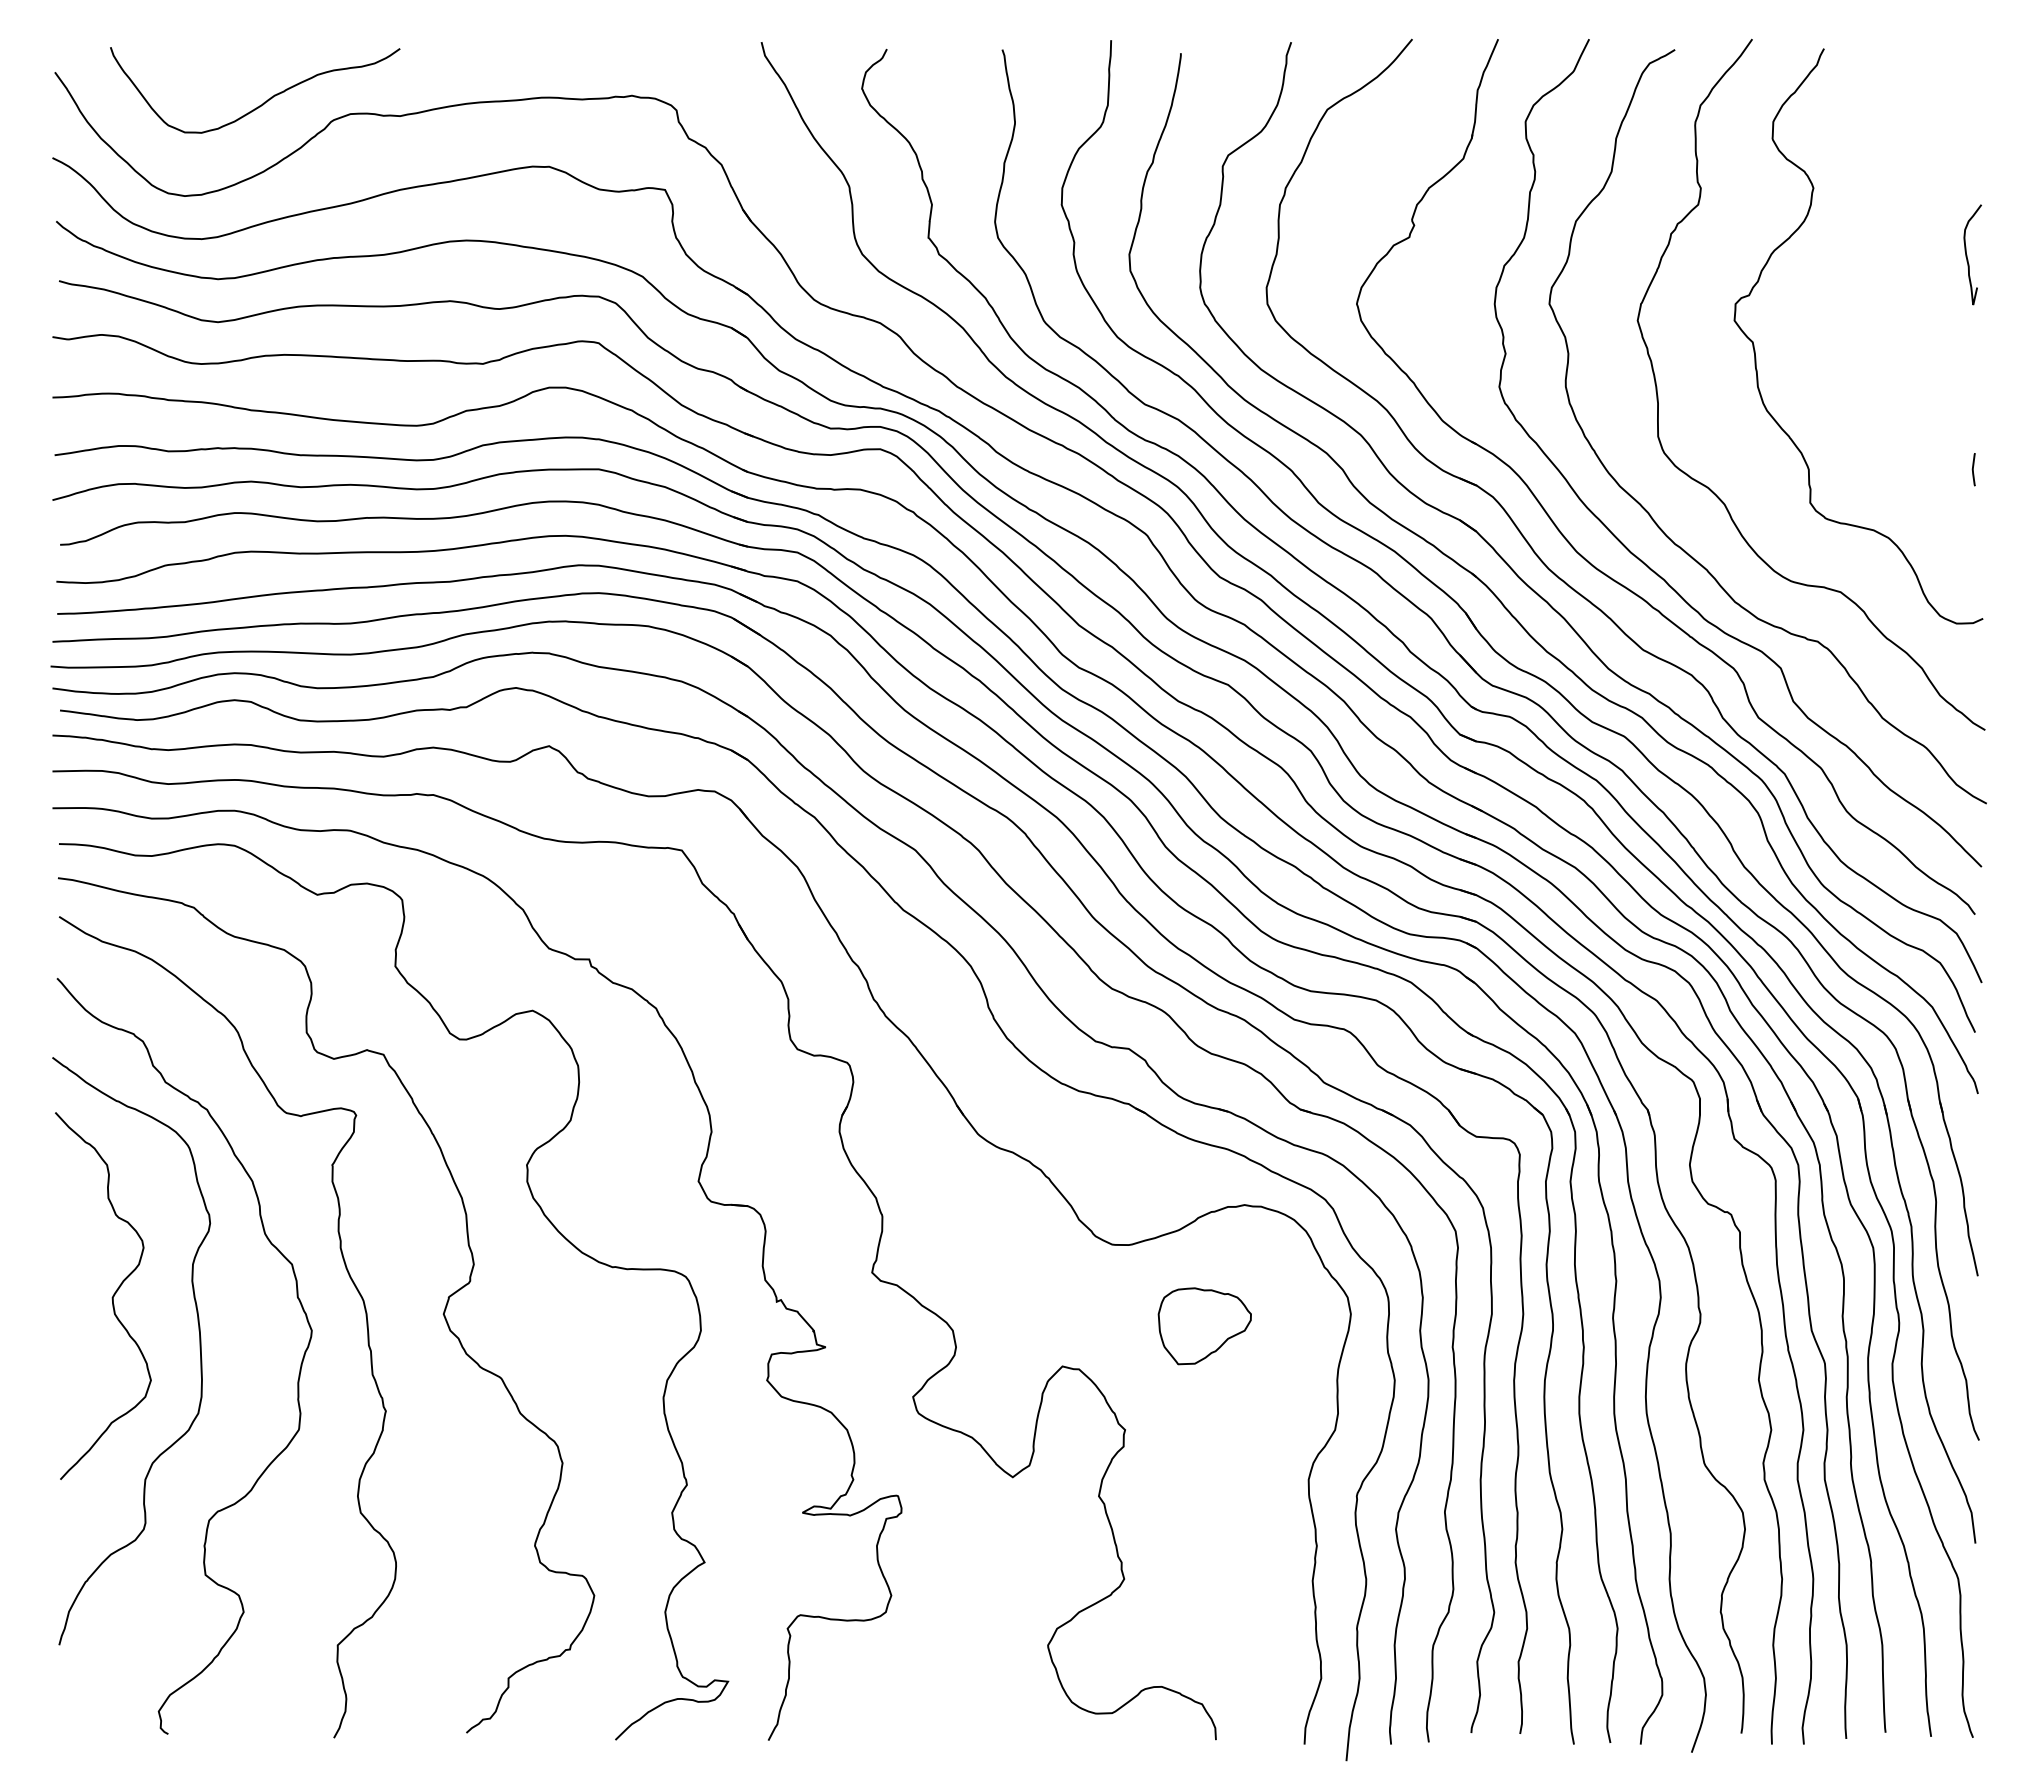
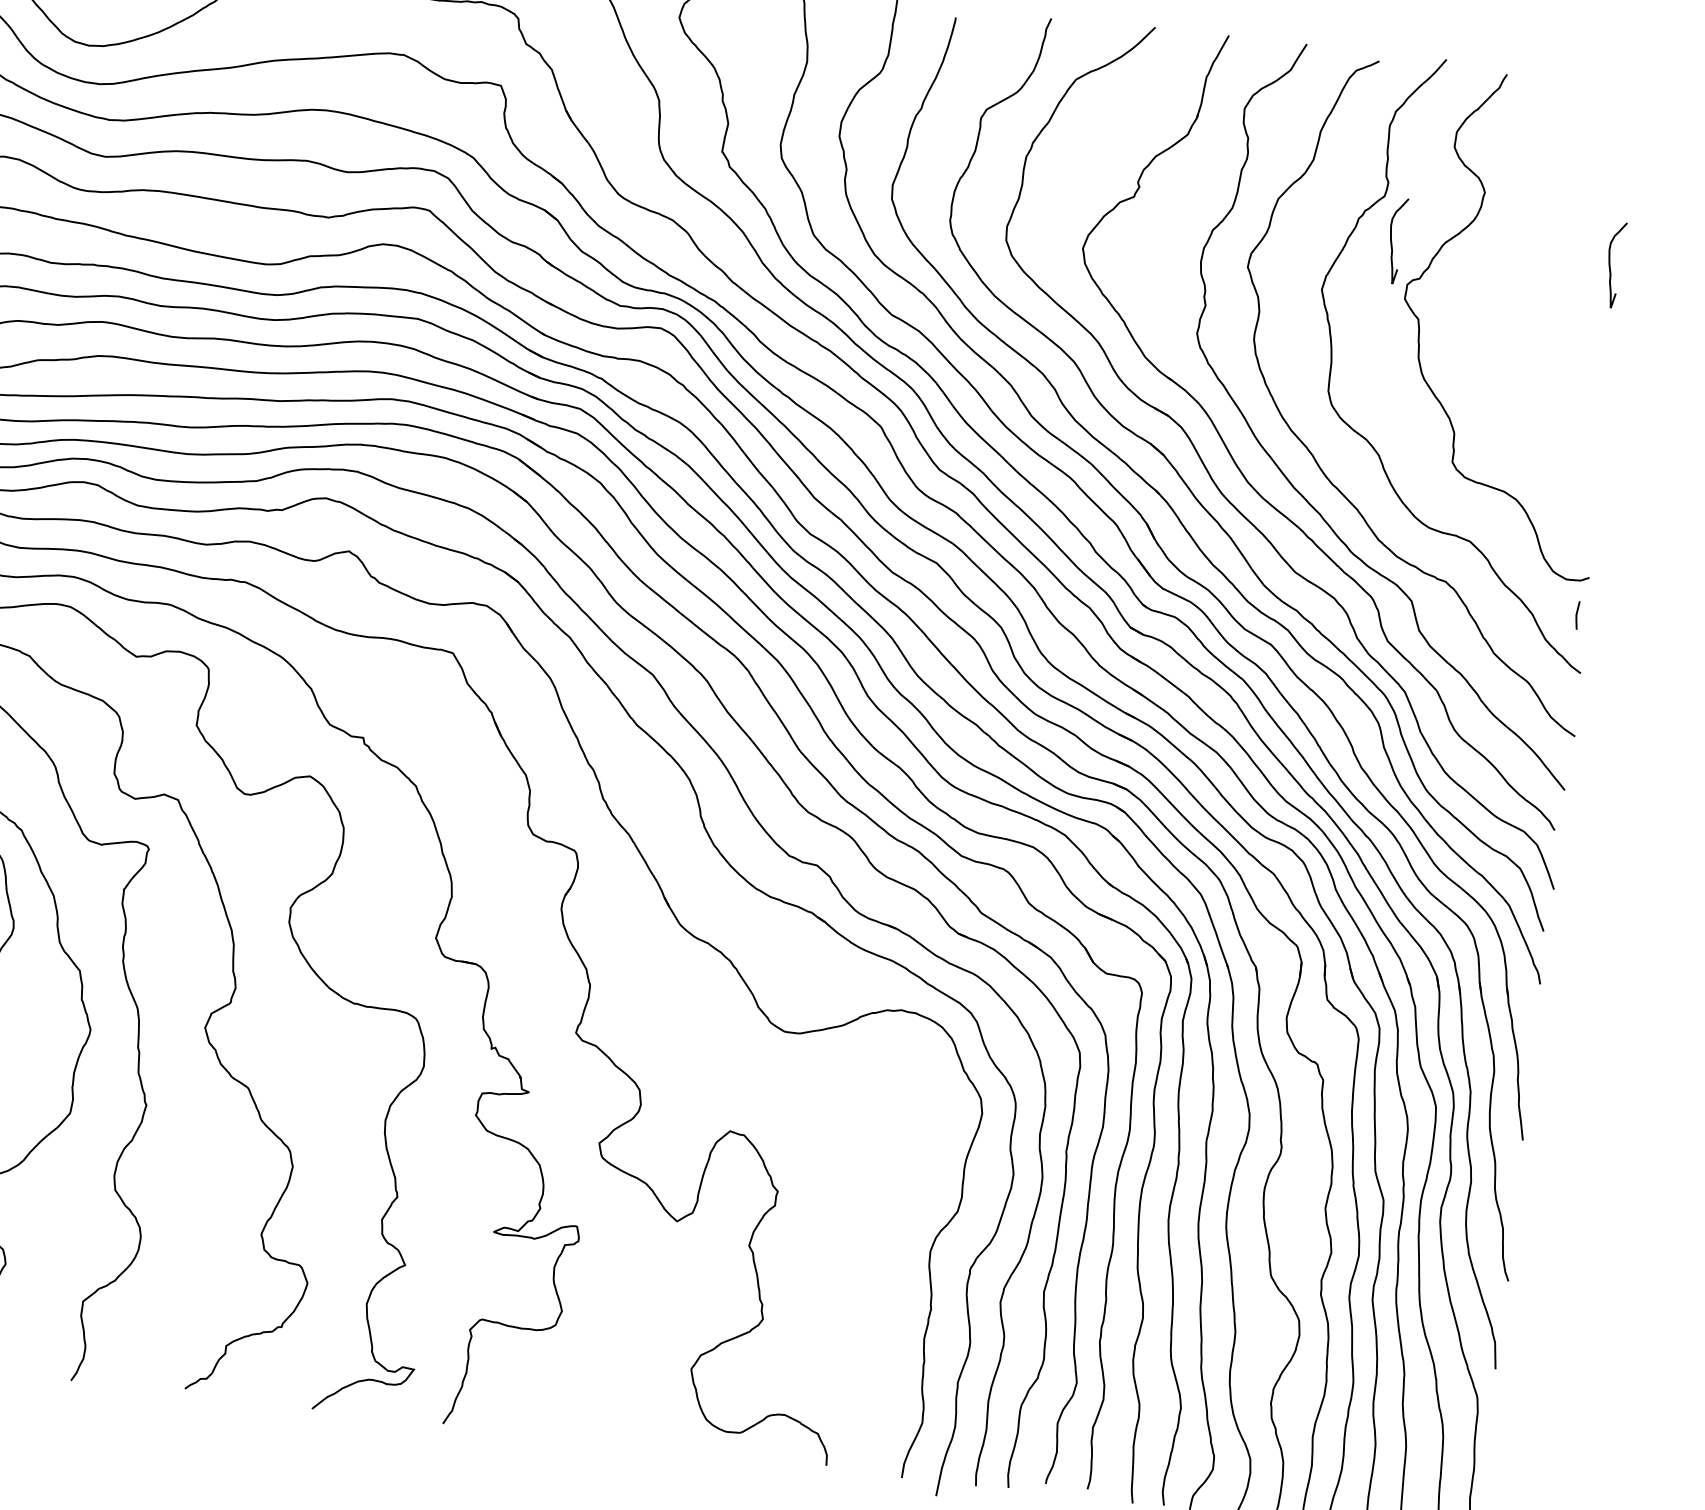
curve: (1712, 254) -> (1392, 240), added
curve: (1973, 469) -> (1577, 615), moved
part: (1204, 1326) -> (855, 1110), removed

